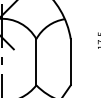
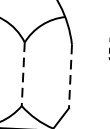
line: (36, 62) -> (23, 74), solid -> dashed
line: (70, 62) -> (70, 76), solid -> dashed

